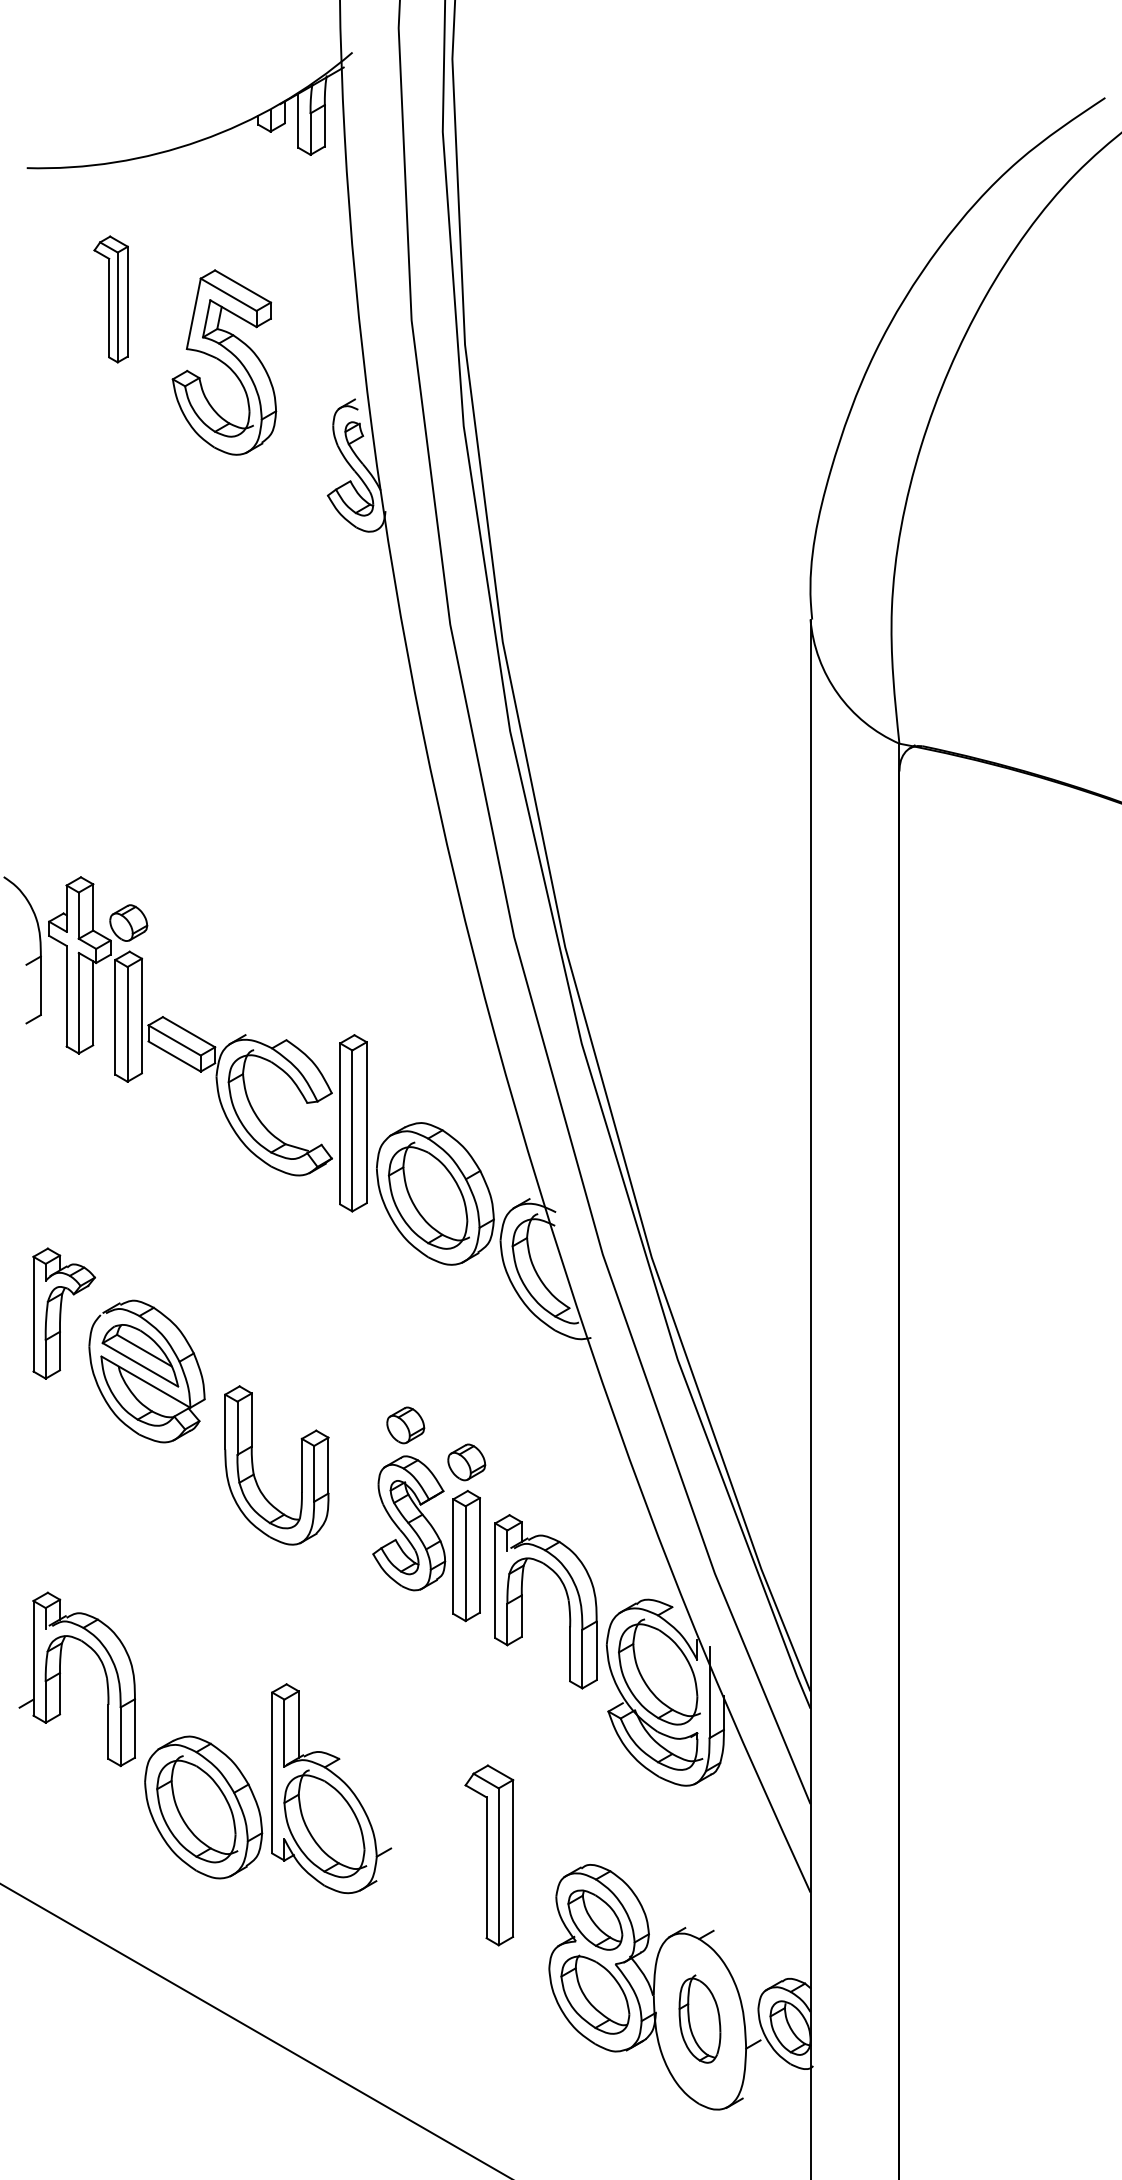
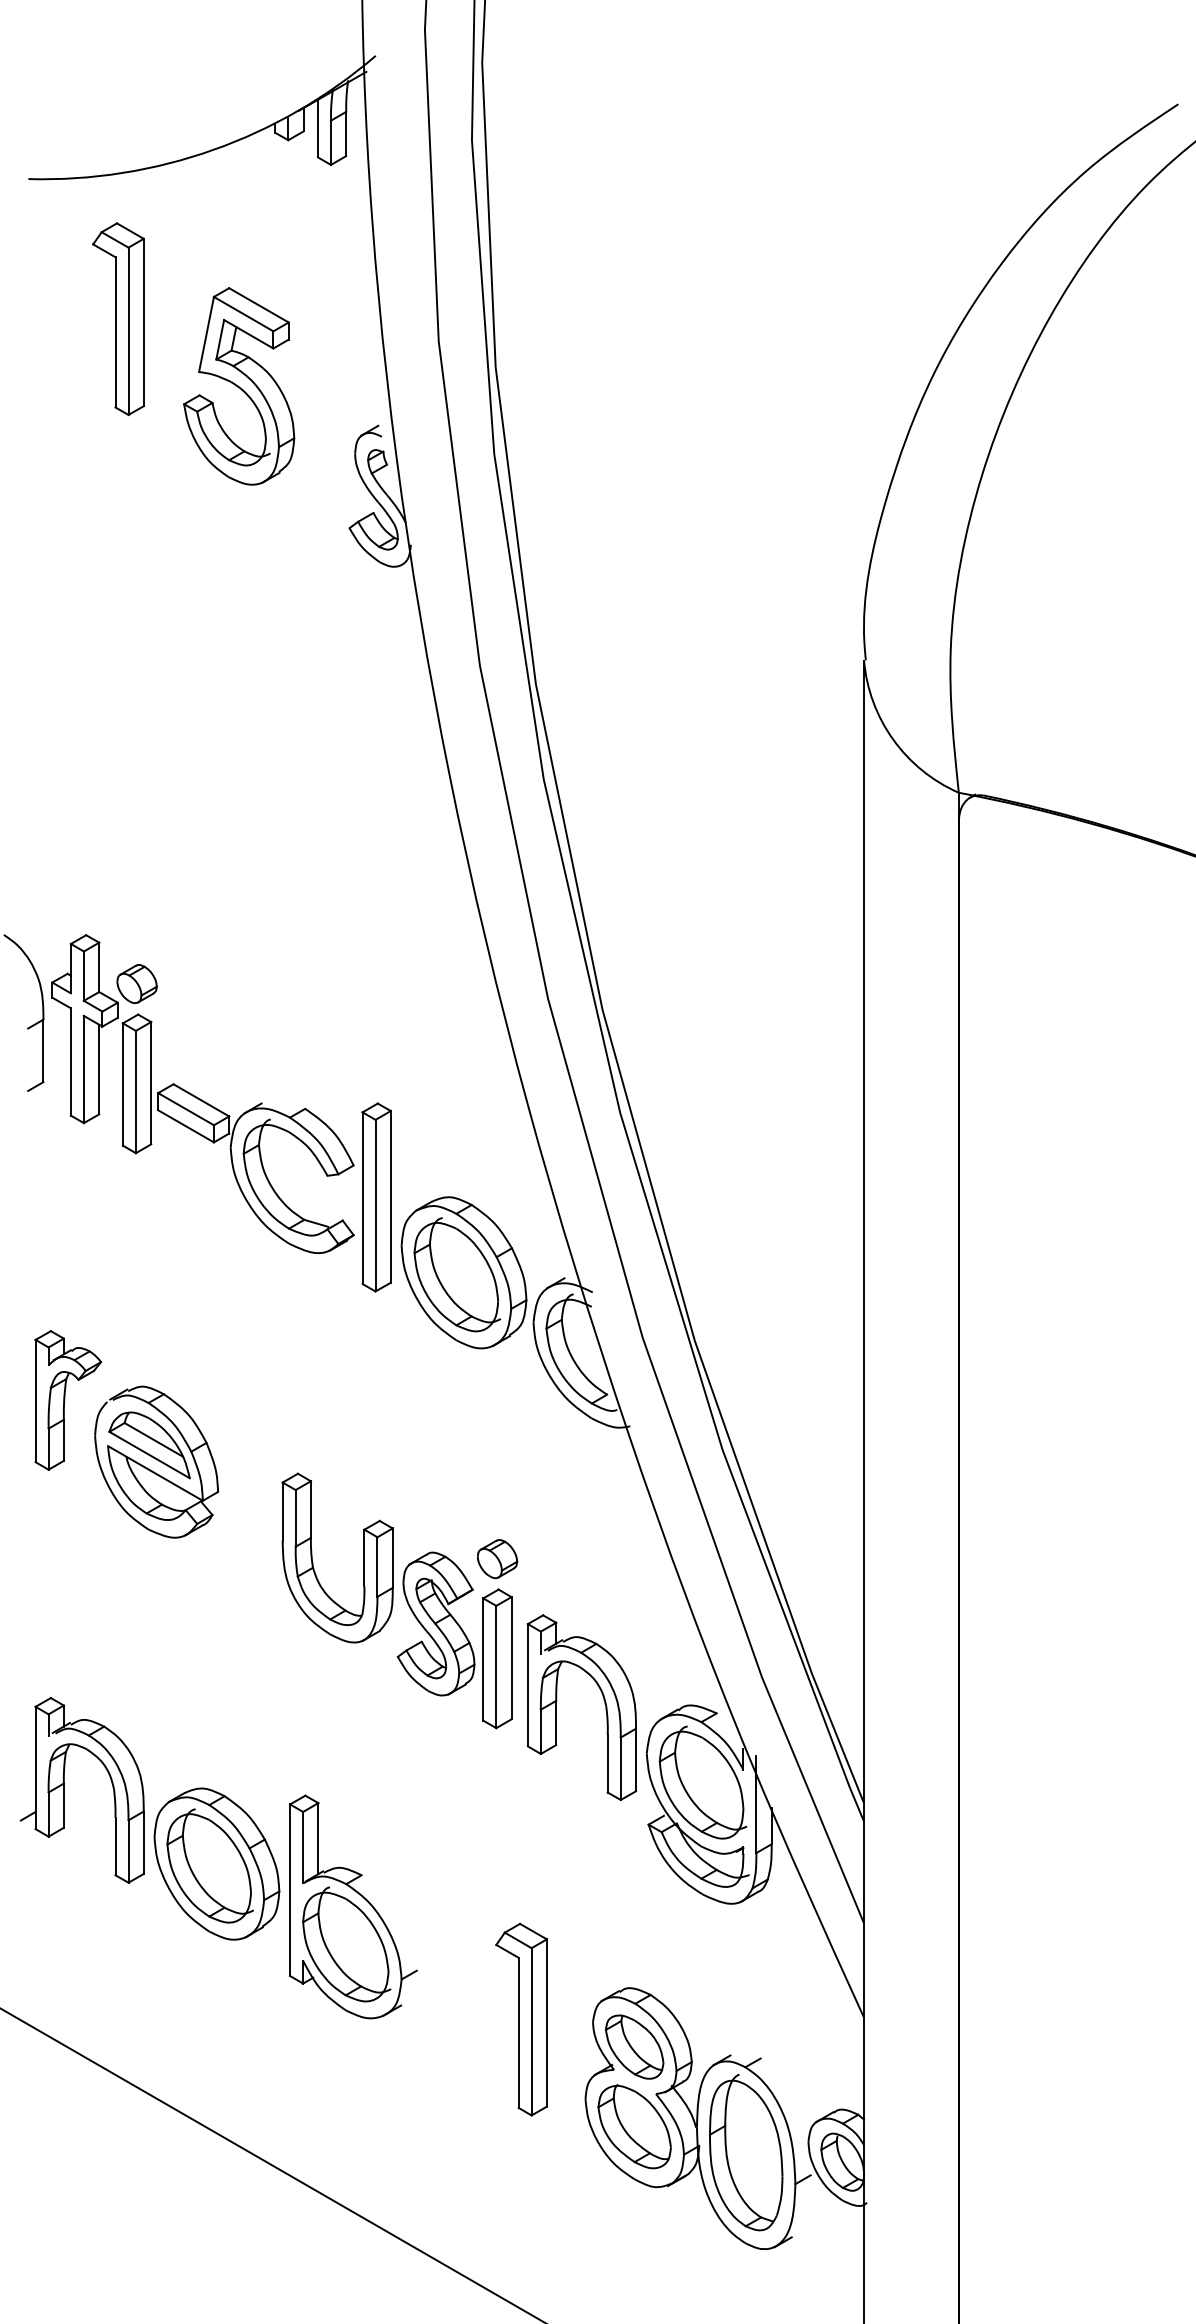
part: (110, 299) -> (117, 319), size x1.43
part: (405, 1425) -> (432, 1519), removed
part: (254, 1471) -> (313, 1564), moved
part: (203, 1807) -> (216, 1864), moved
part: (489, 1855) -> (521, 2019), moved
part: (699, 2018) -> (745, 2151), size x1.67

